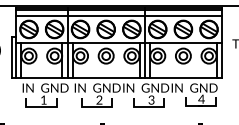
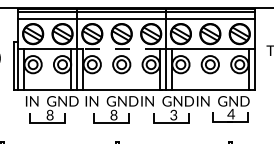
line: (105, 42) -> (121, 49), solid -> dashed
text: (43, 99) -> (49, 114), 1 -> 8
text: (99, 101) -> (113, 116), 2 -> 8

